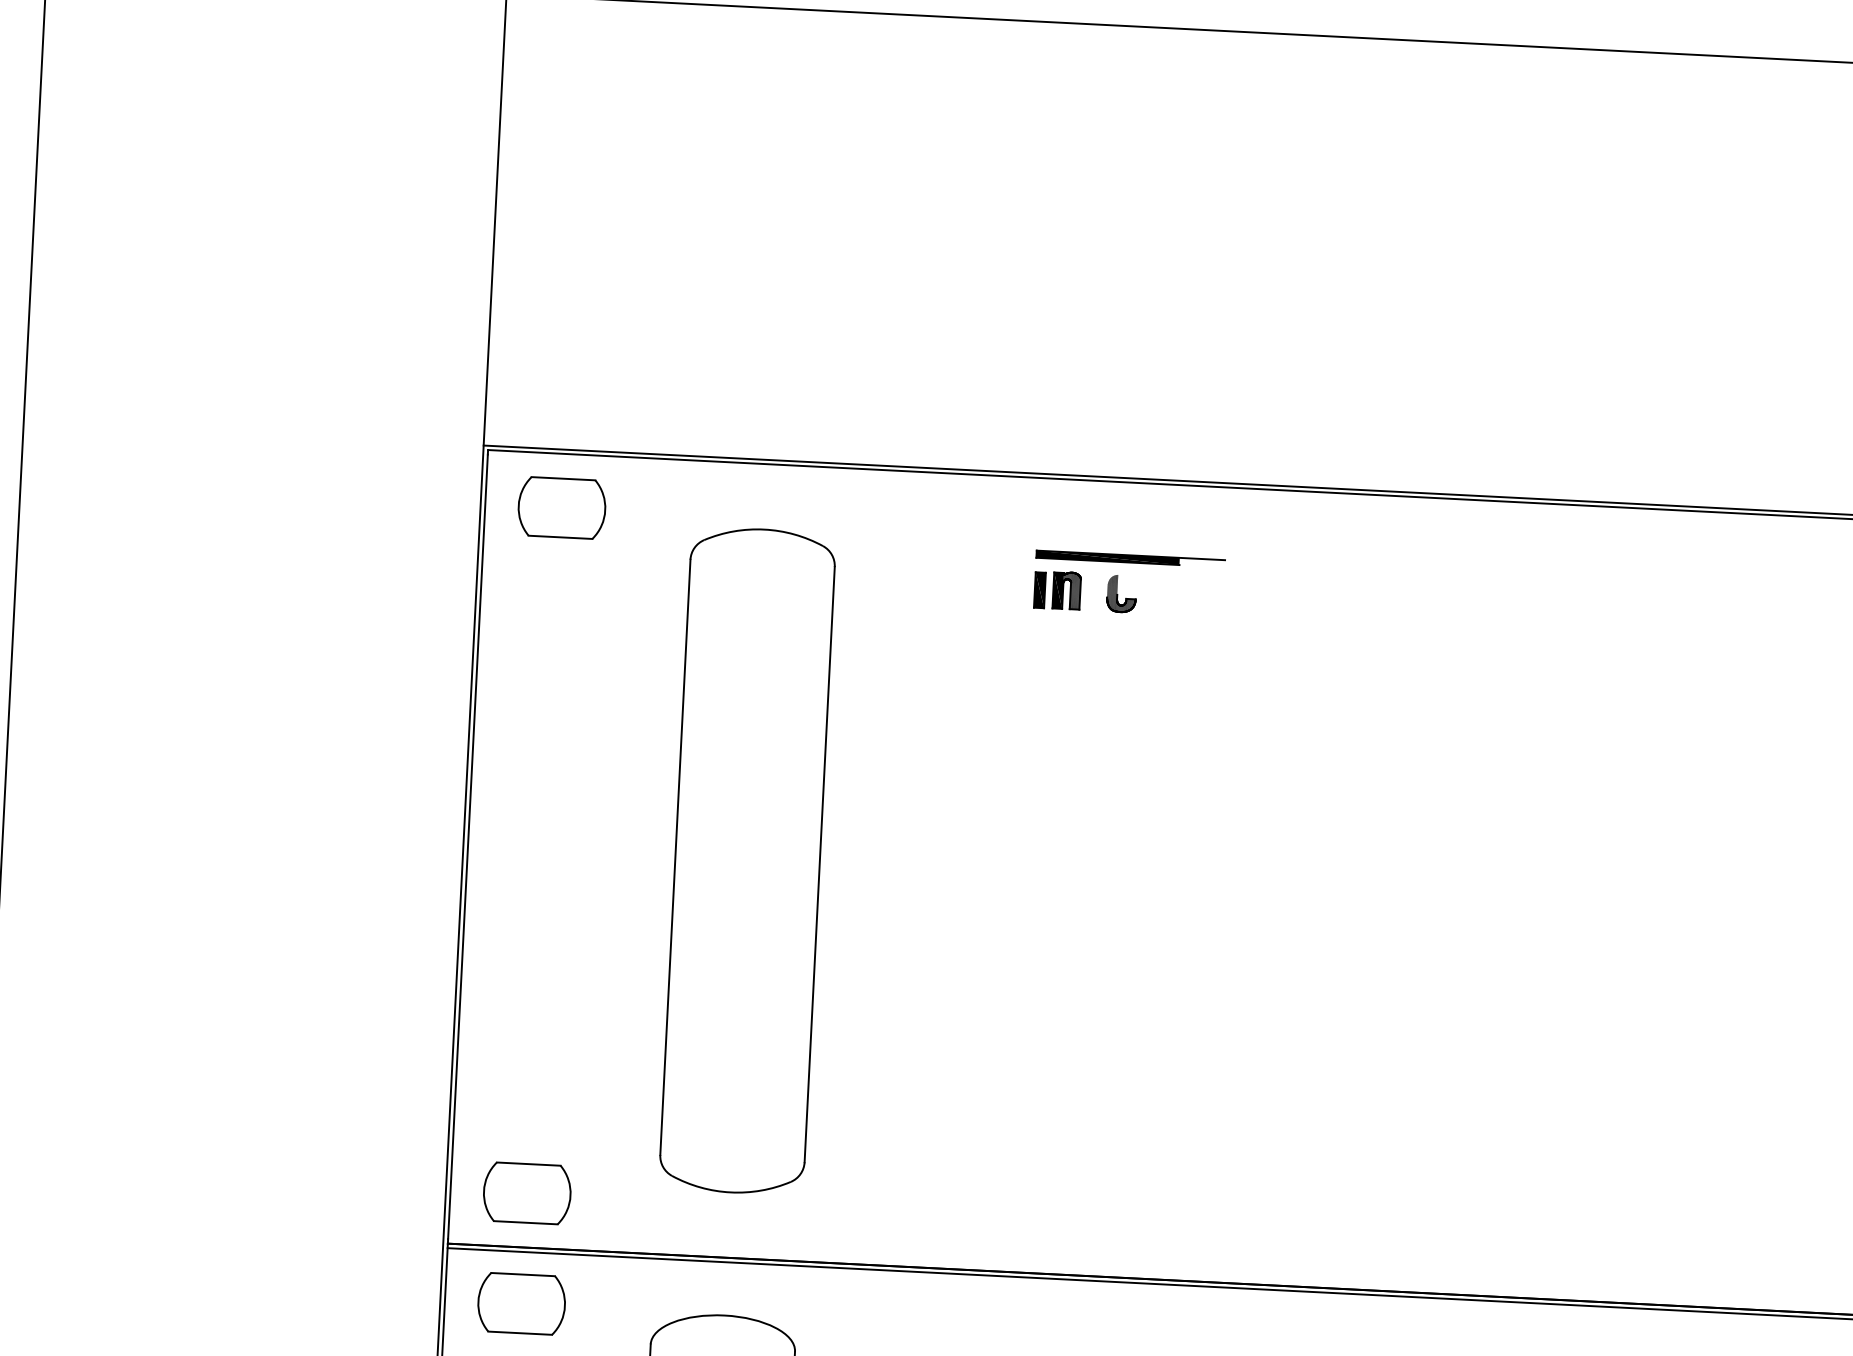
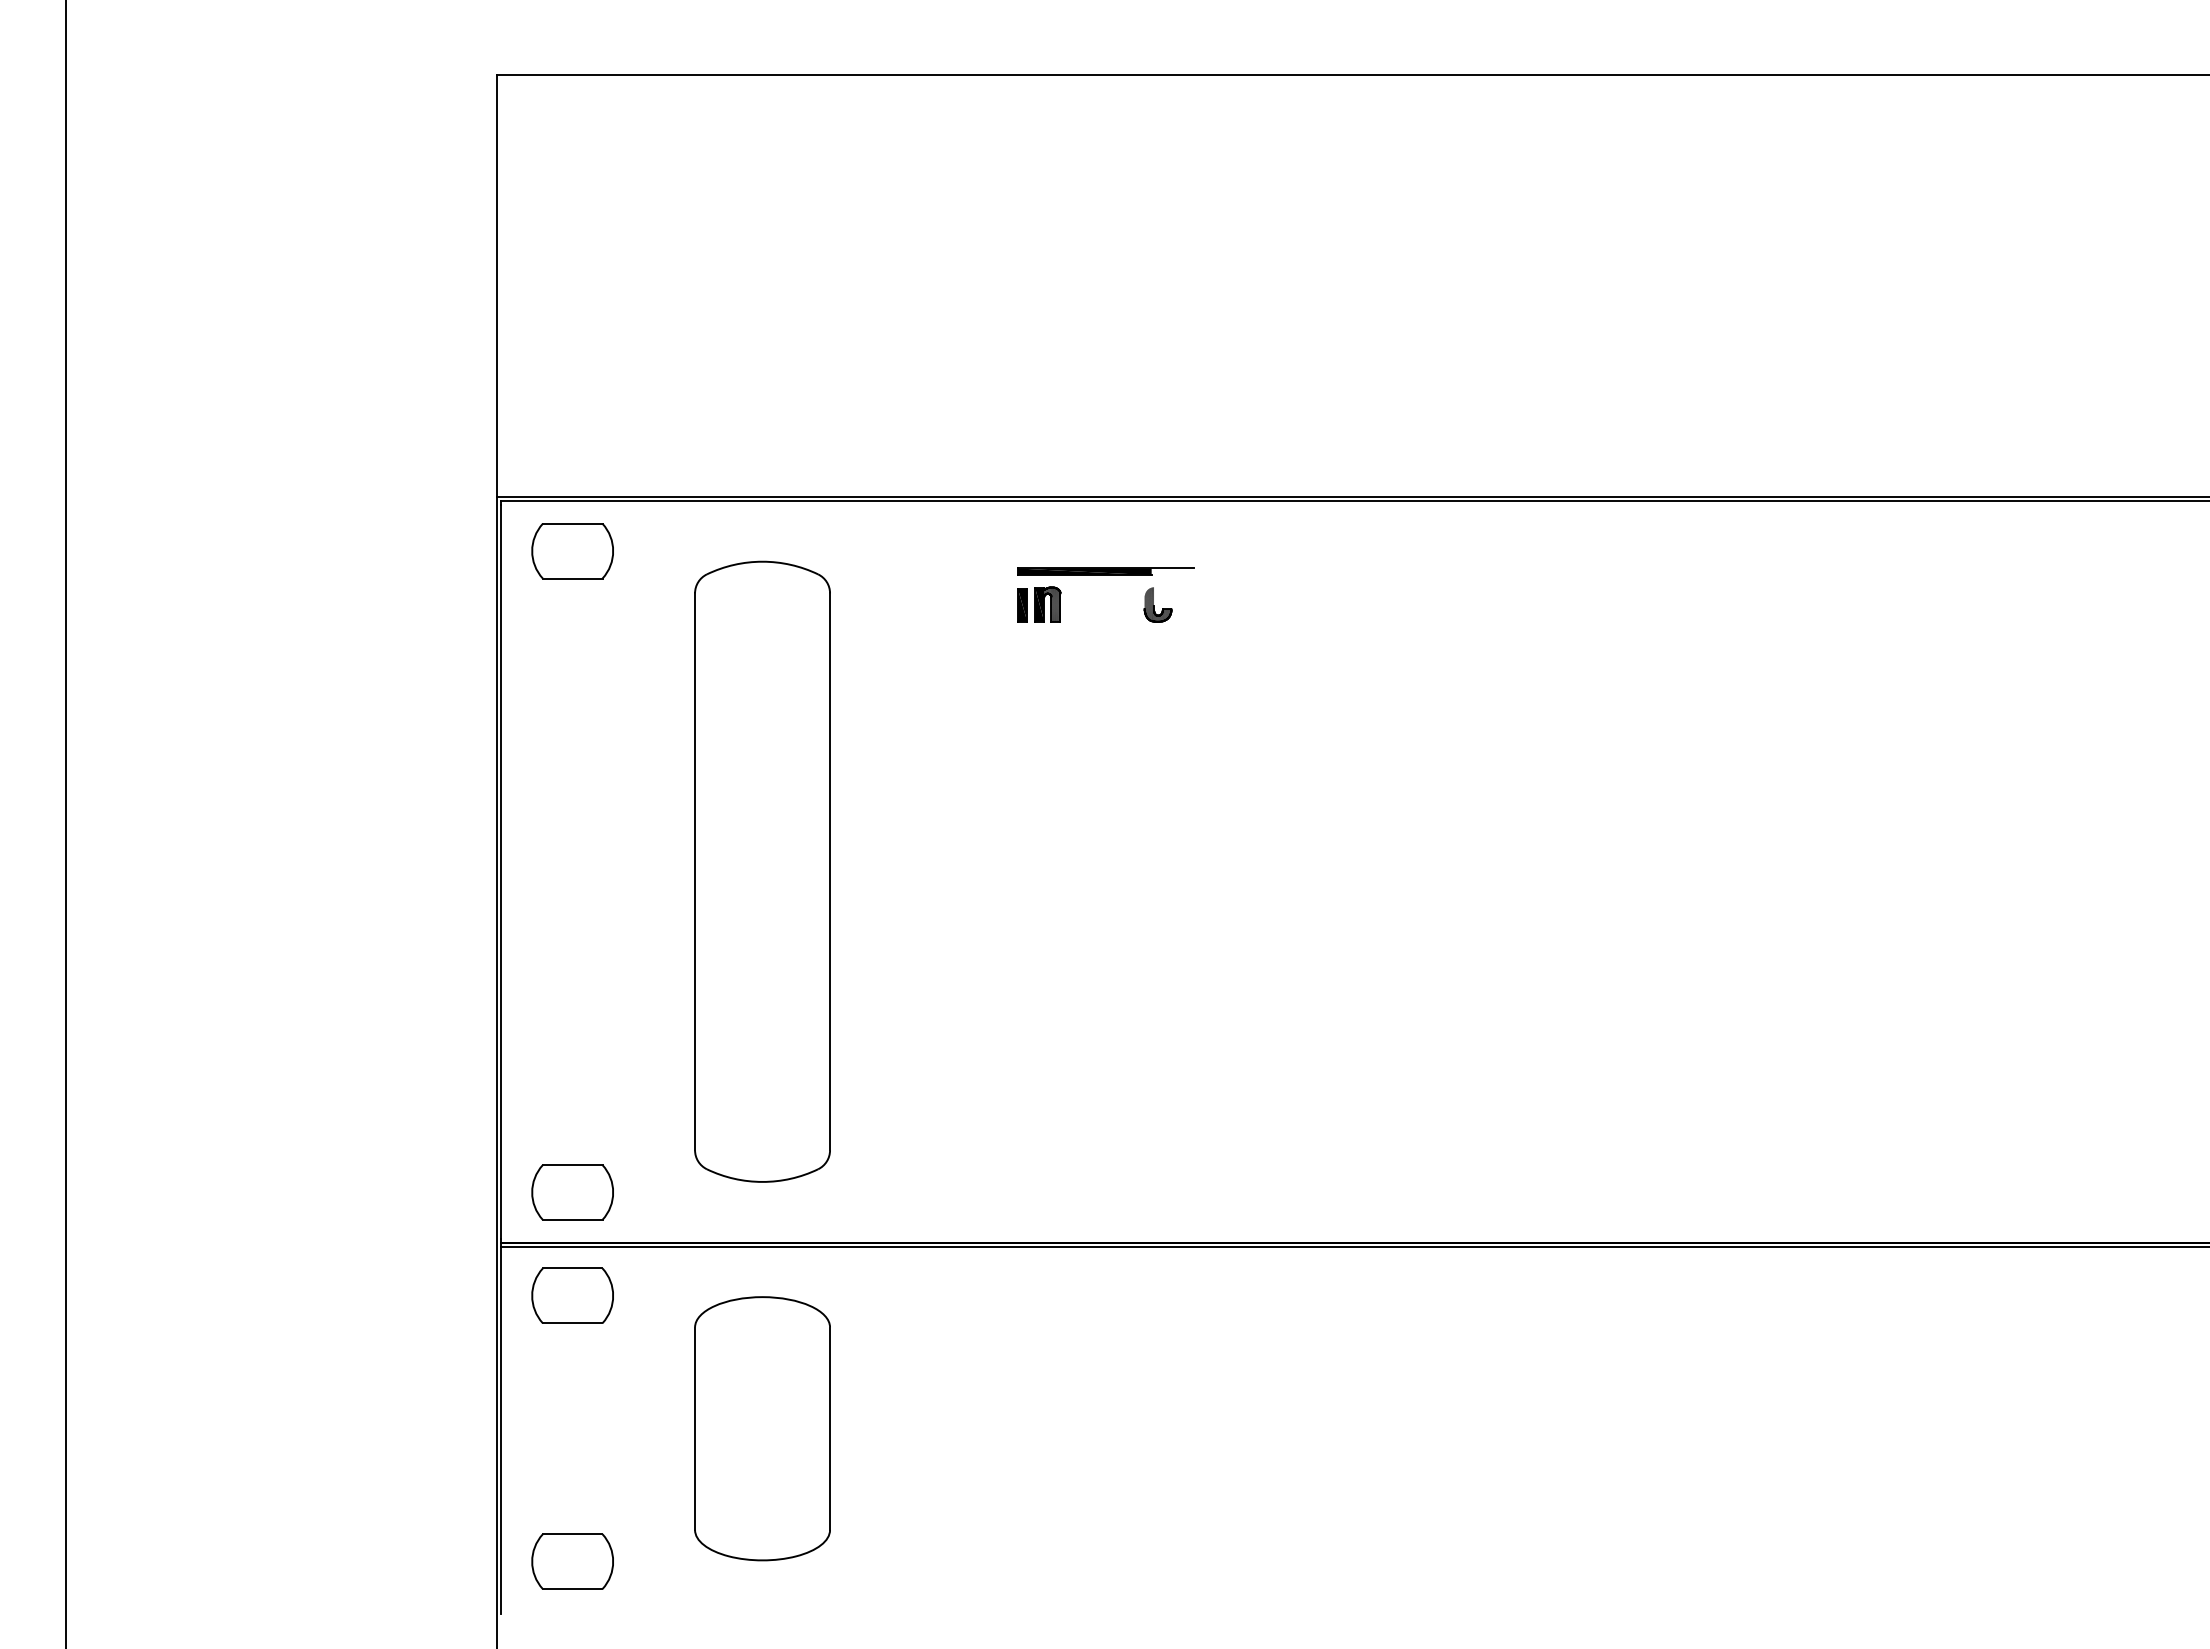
part: (1121, 593) -> (1157, 604), moved

